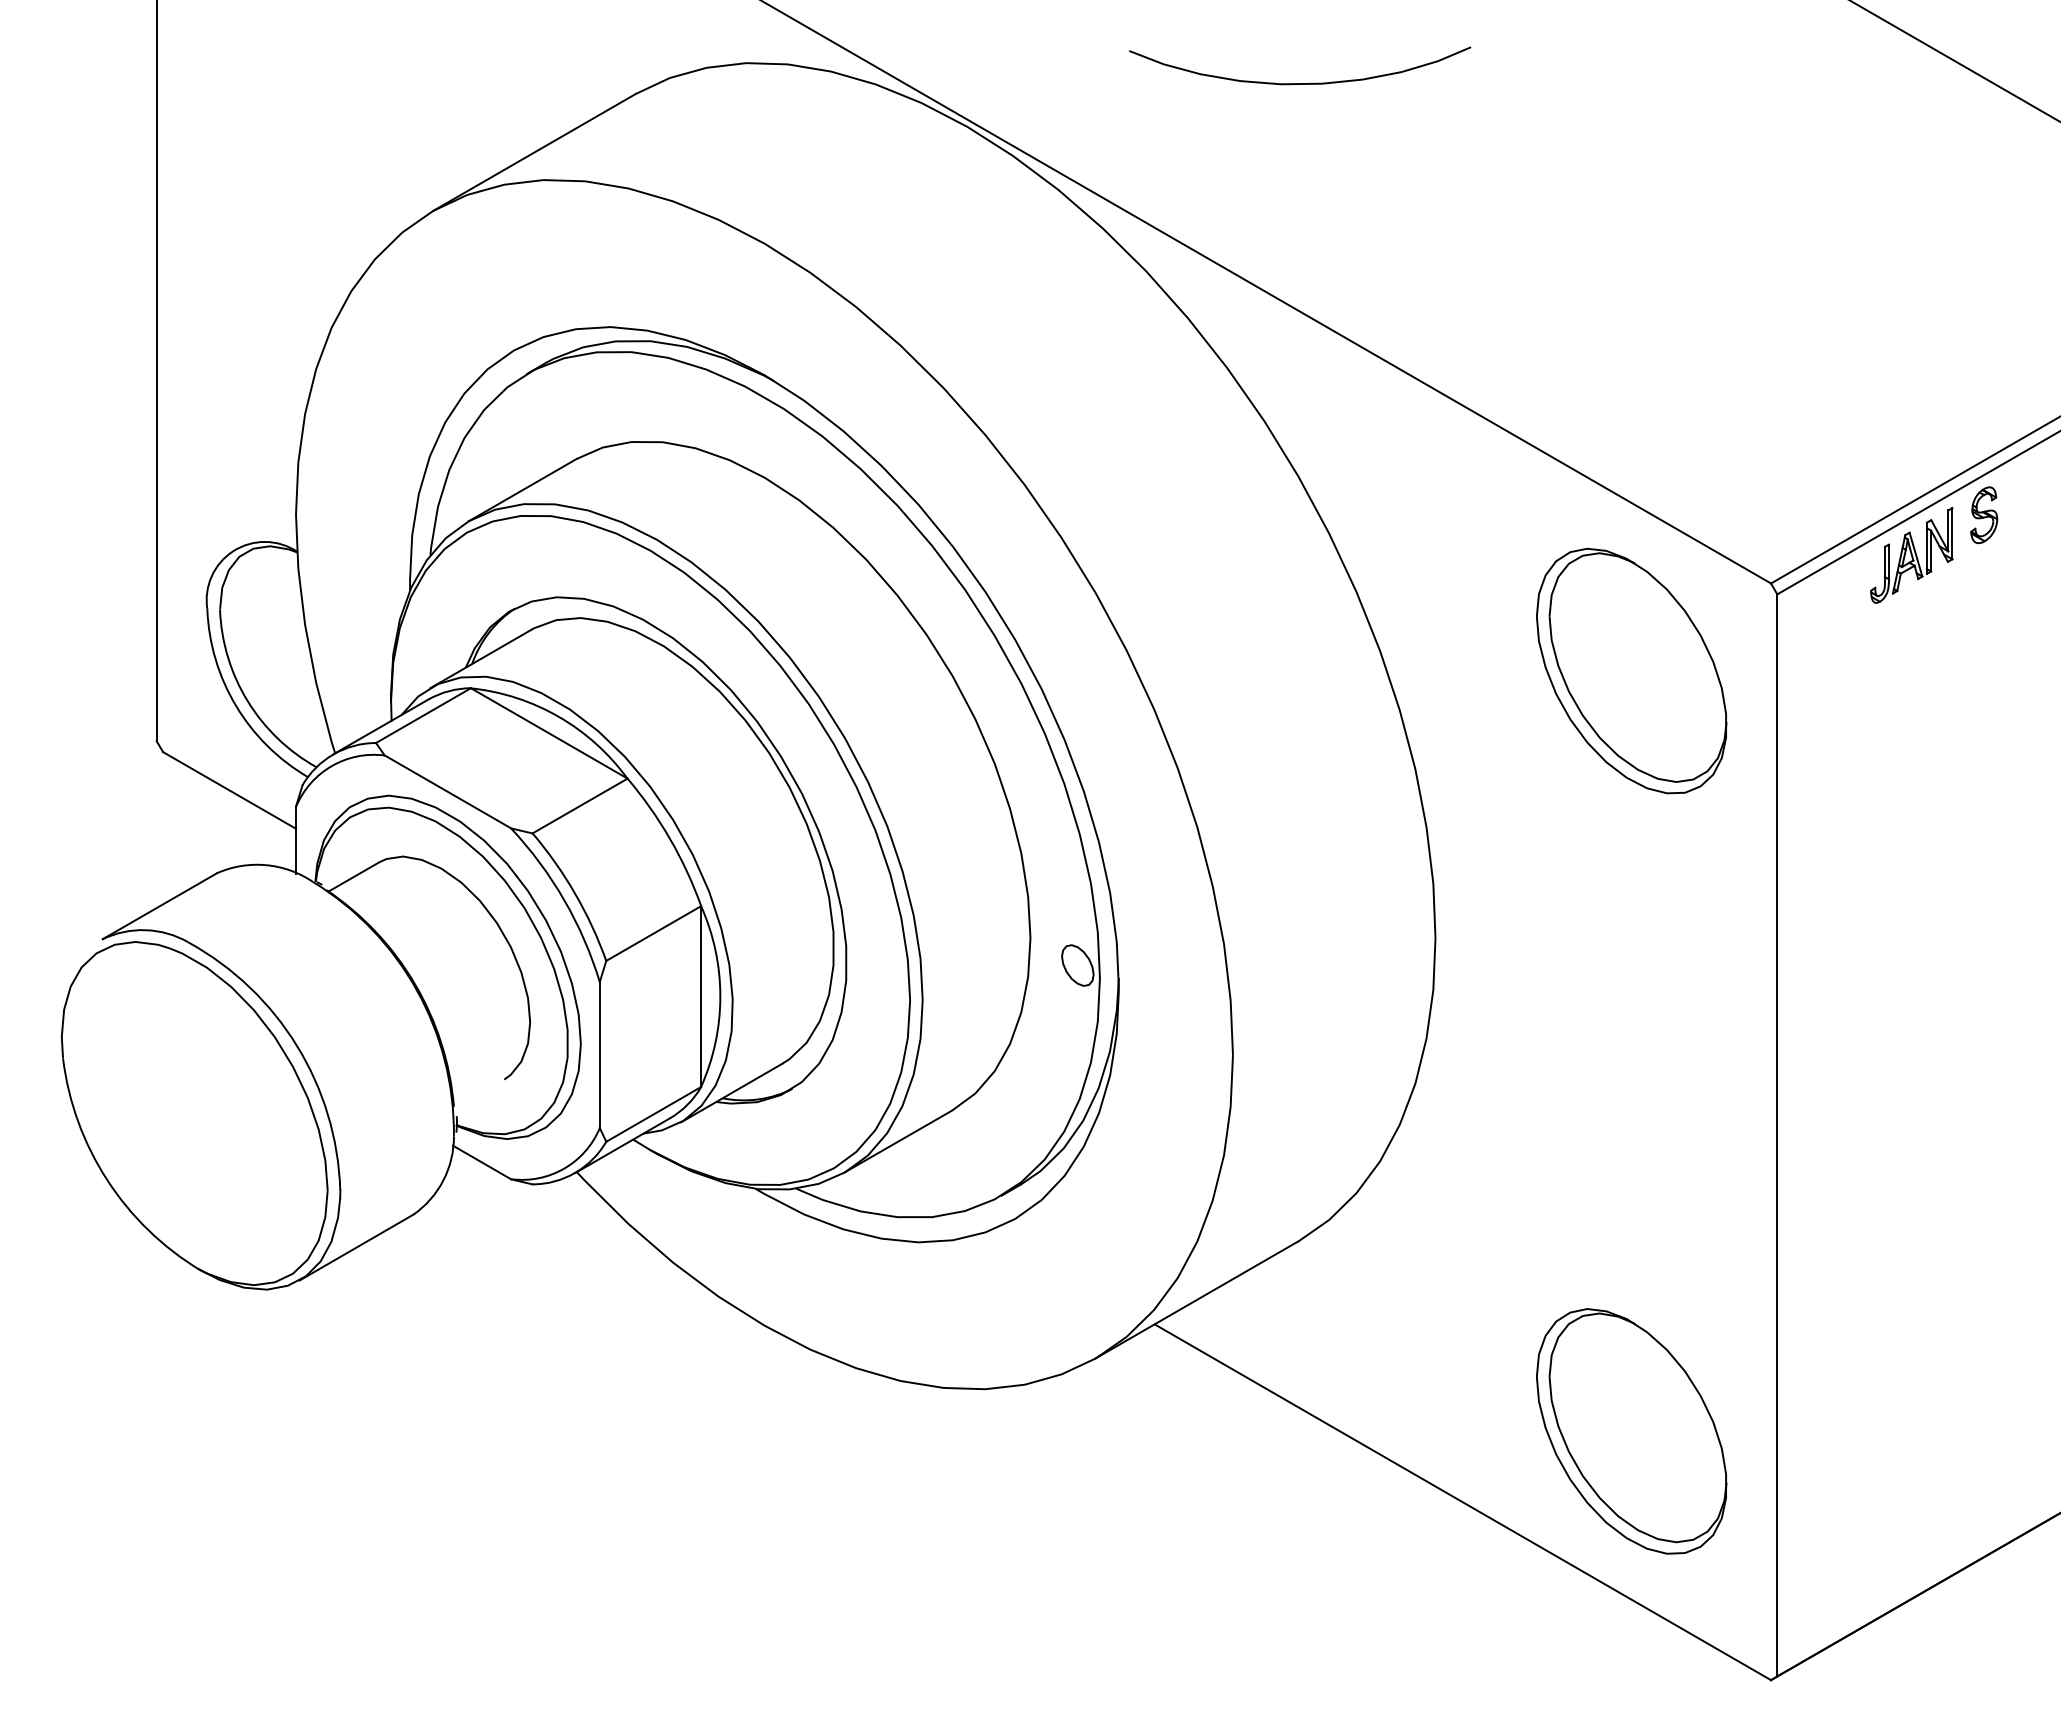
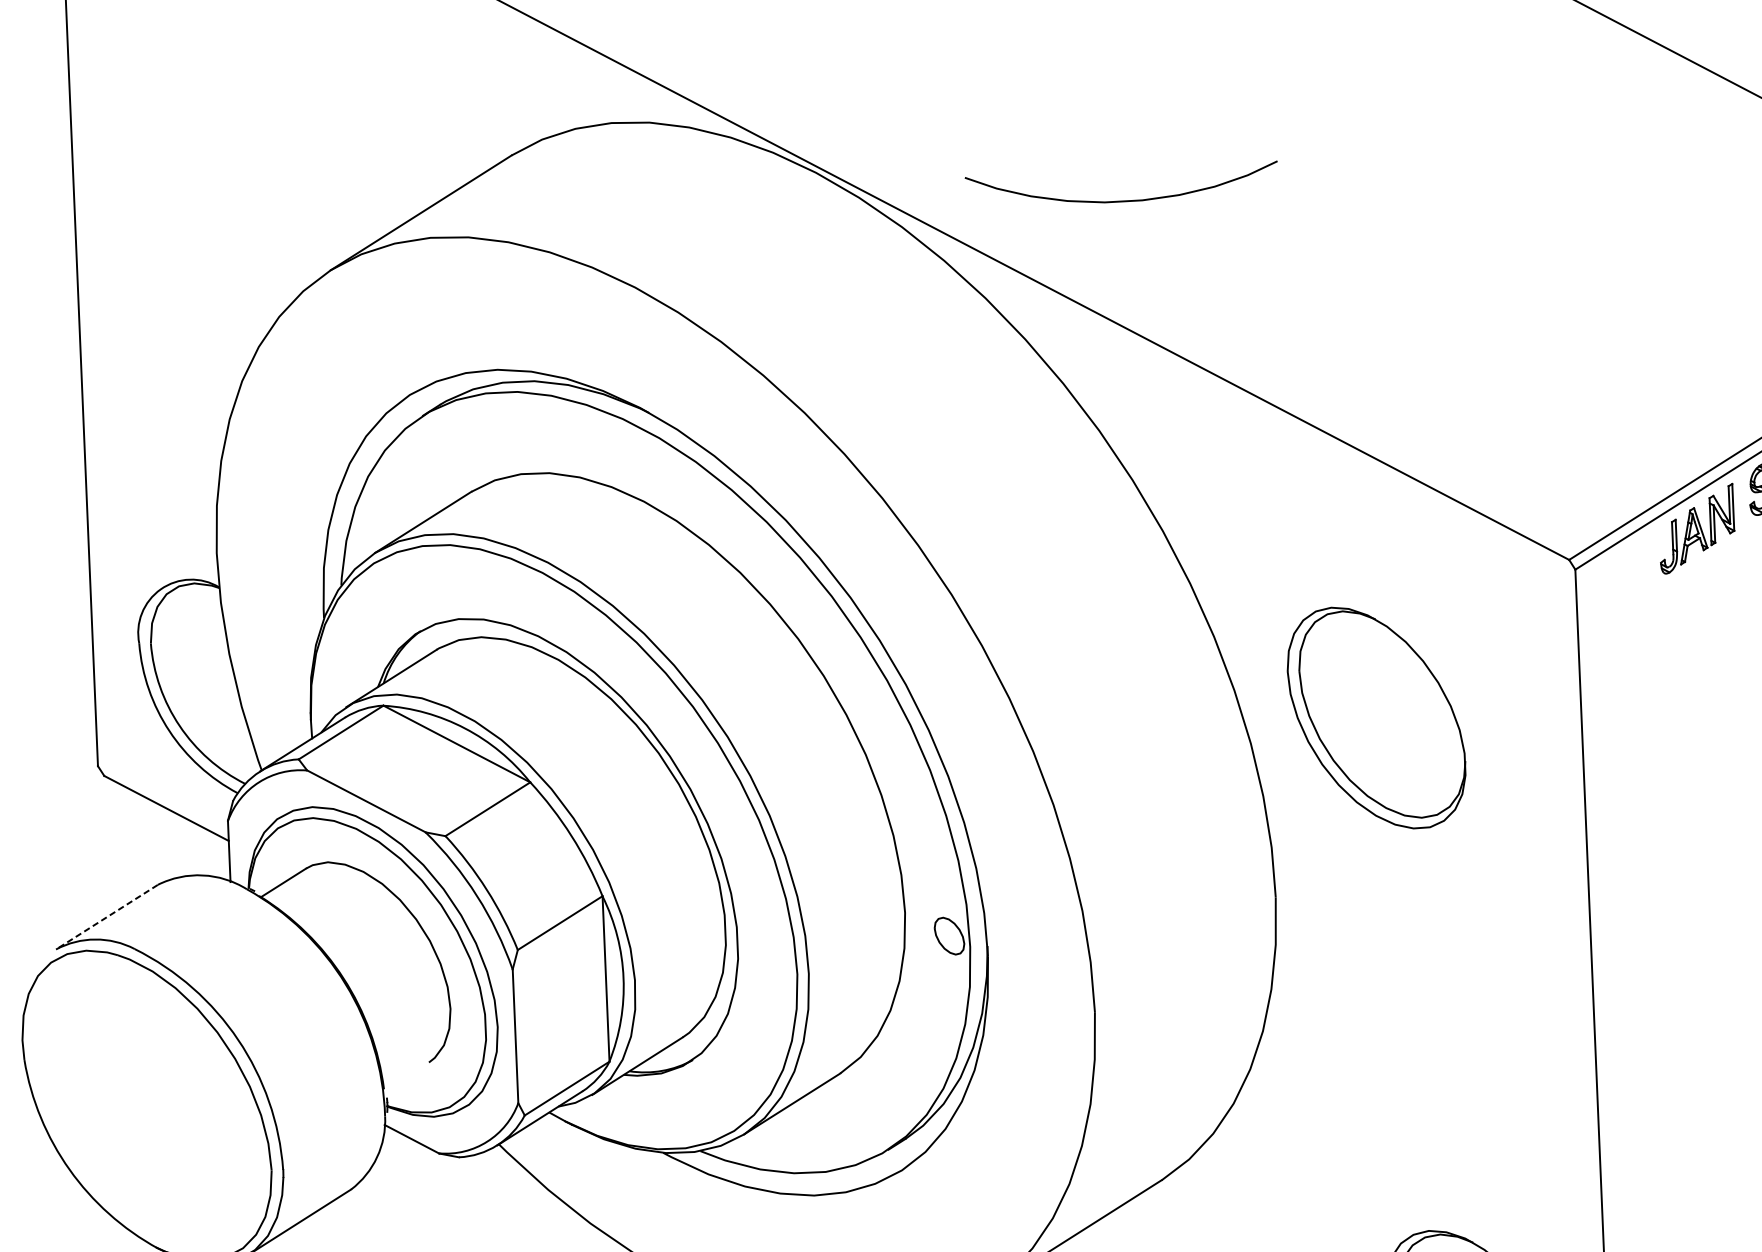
curve: (1300, 83) -> (1122, 200), moved
part: (1631, 670) -> (1376, 717), moved
line: (159, 906) -> (106, 917), solid -> dashed

